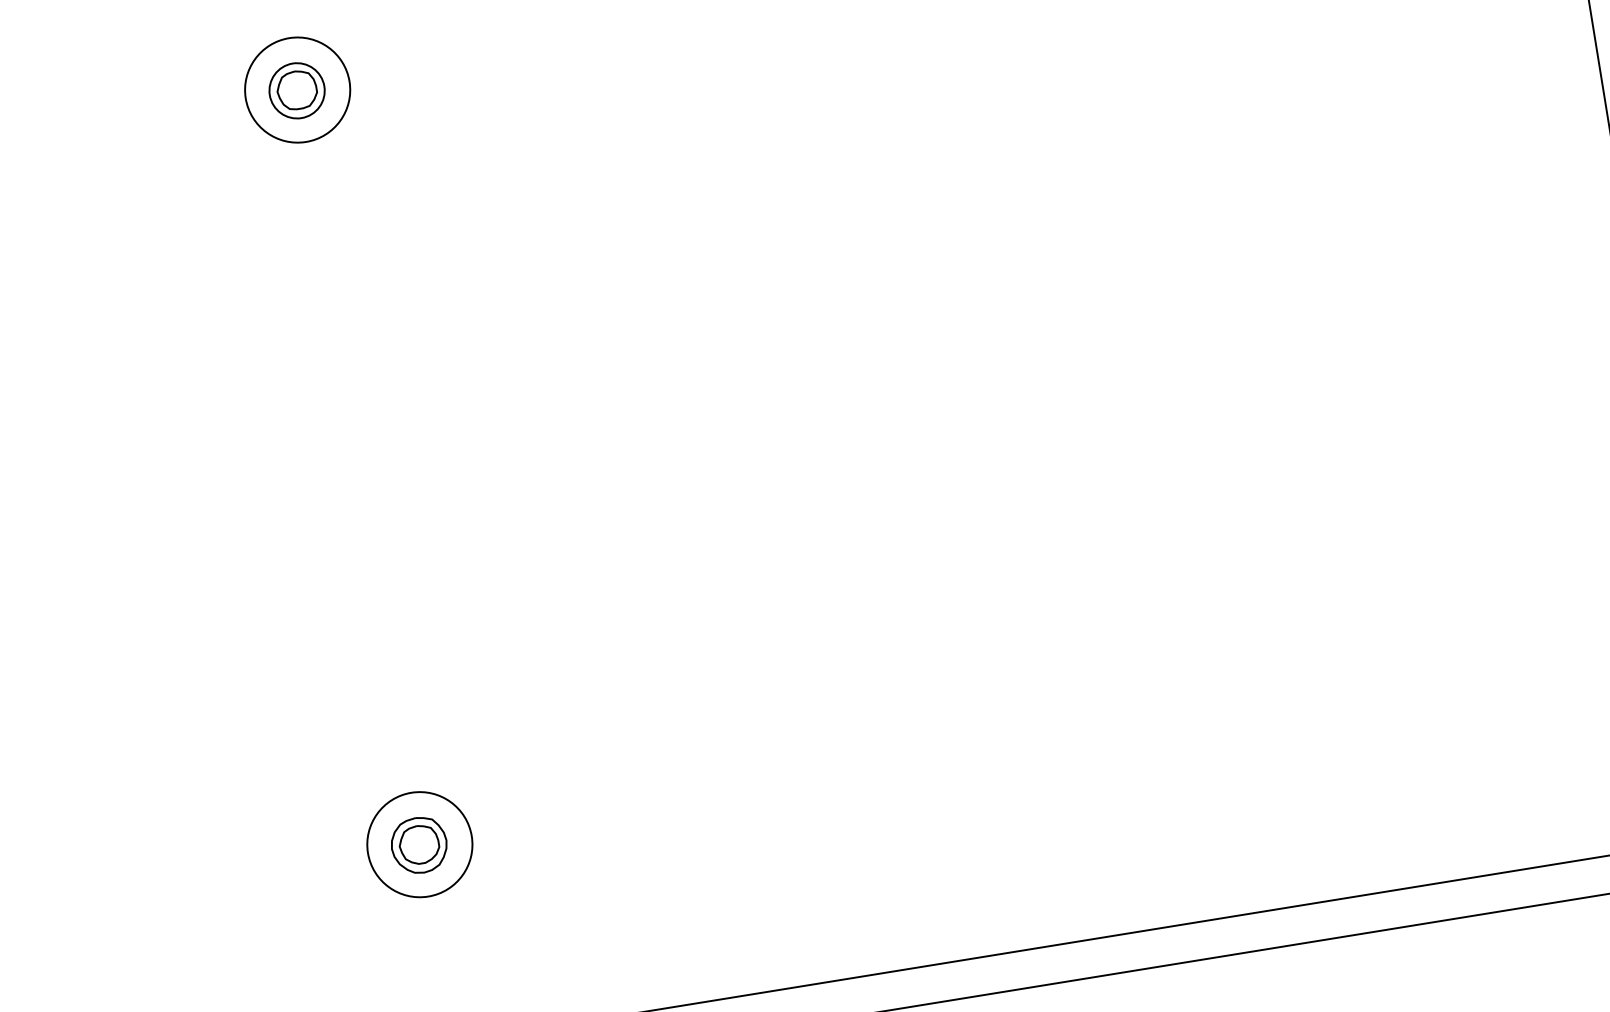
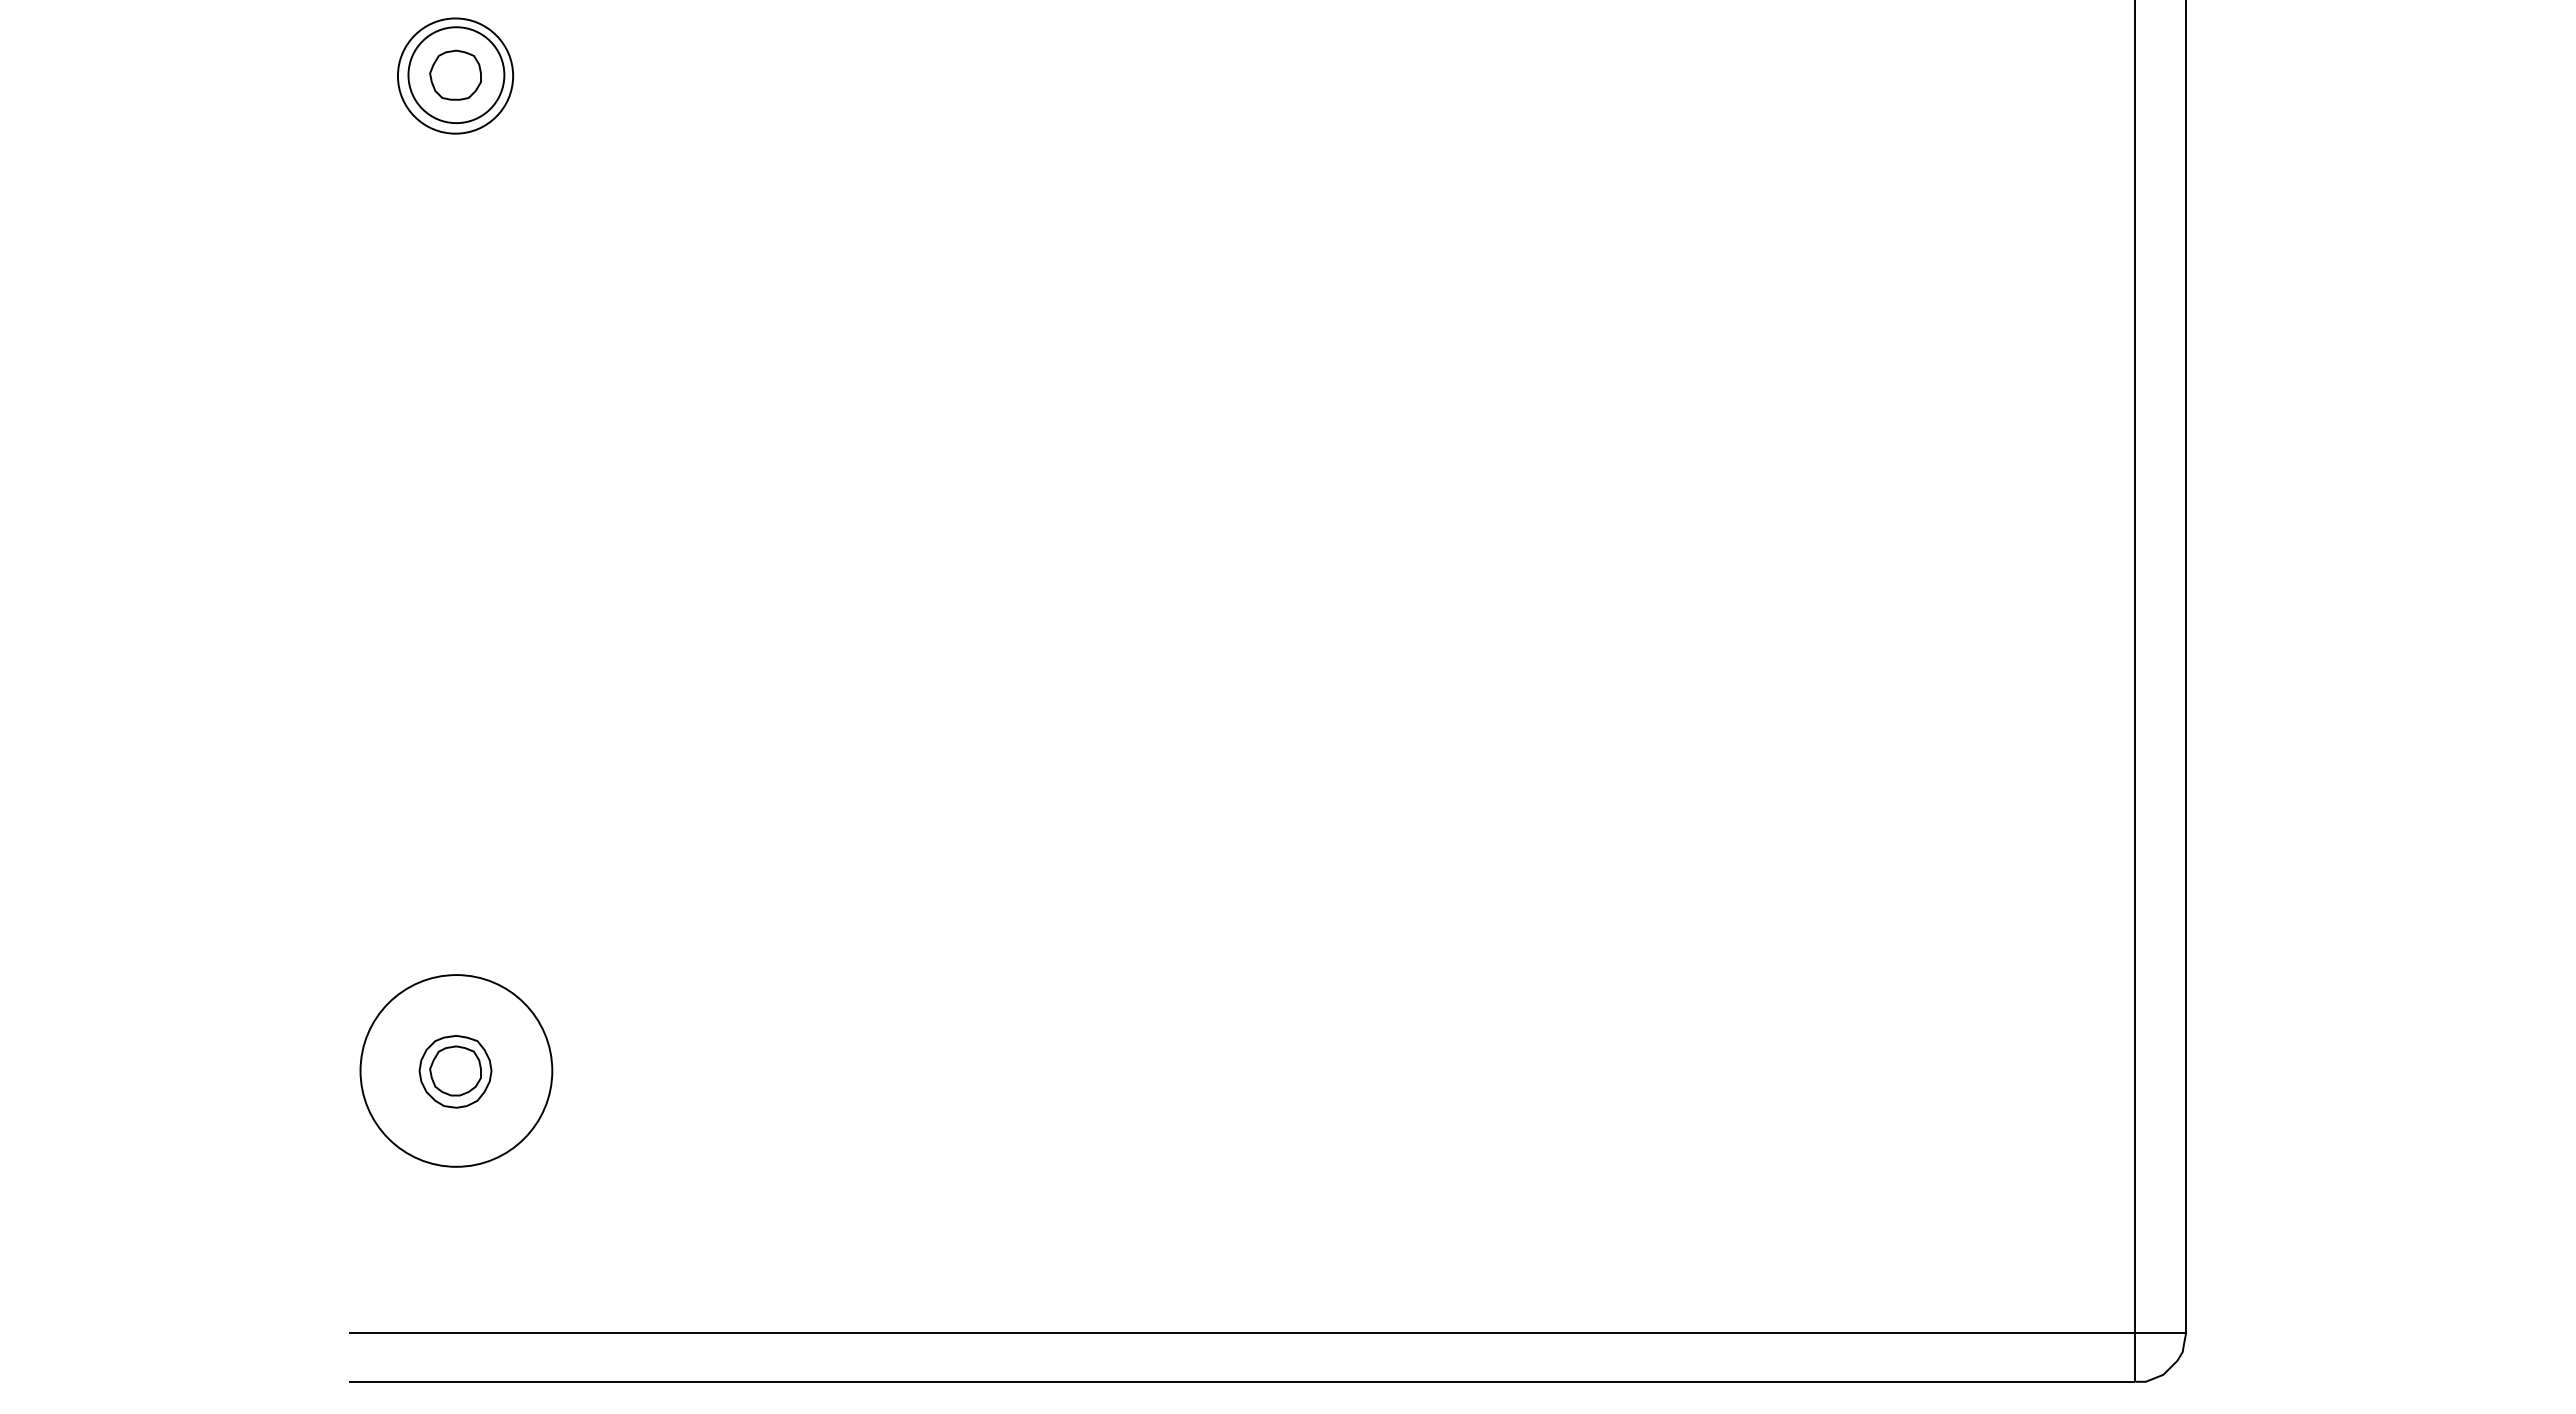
circle: (296, 89) -> (455, 74), size x0.7
circle: (297, 91) -> (455, 76), size x1.6
circle: (419, 844) -> (455, 1070), size x1.4

